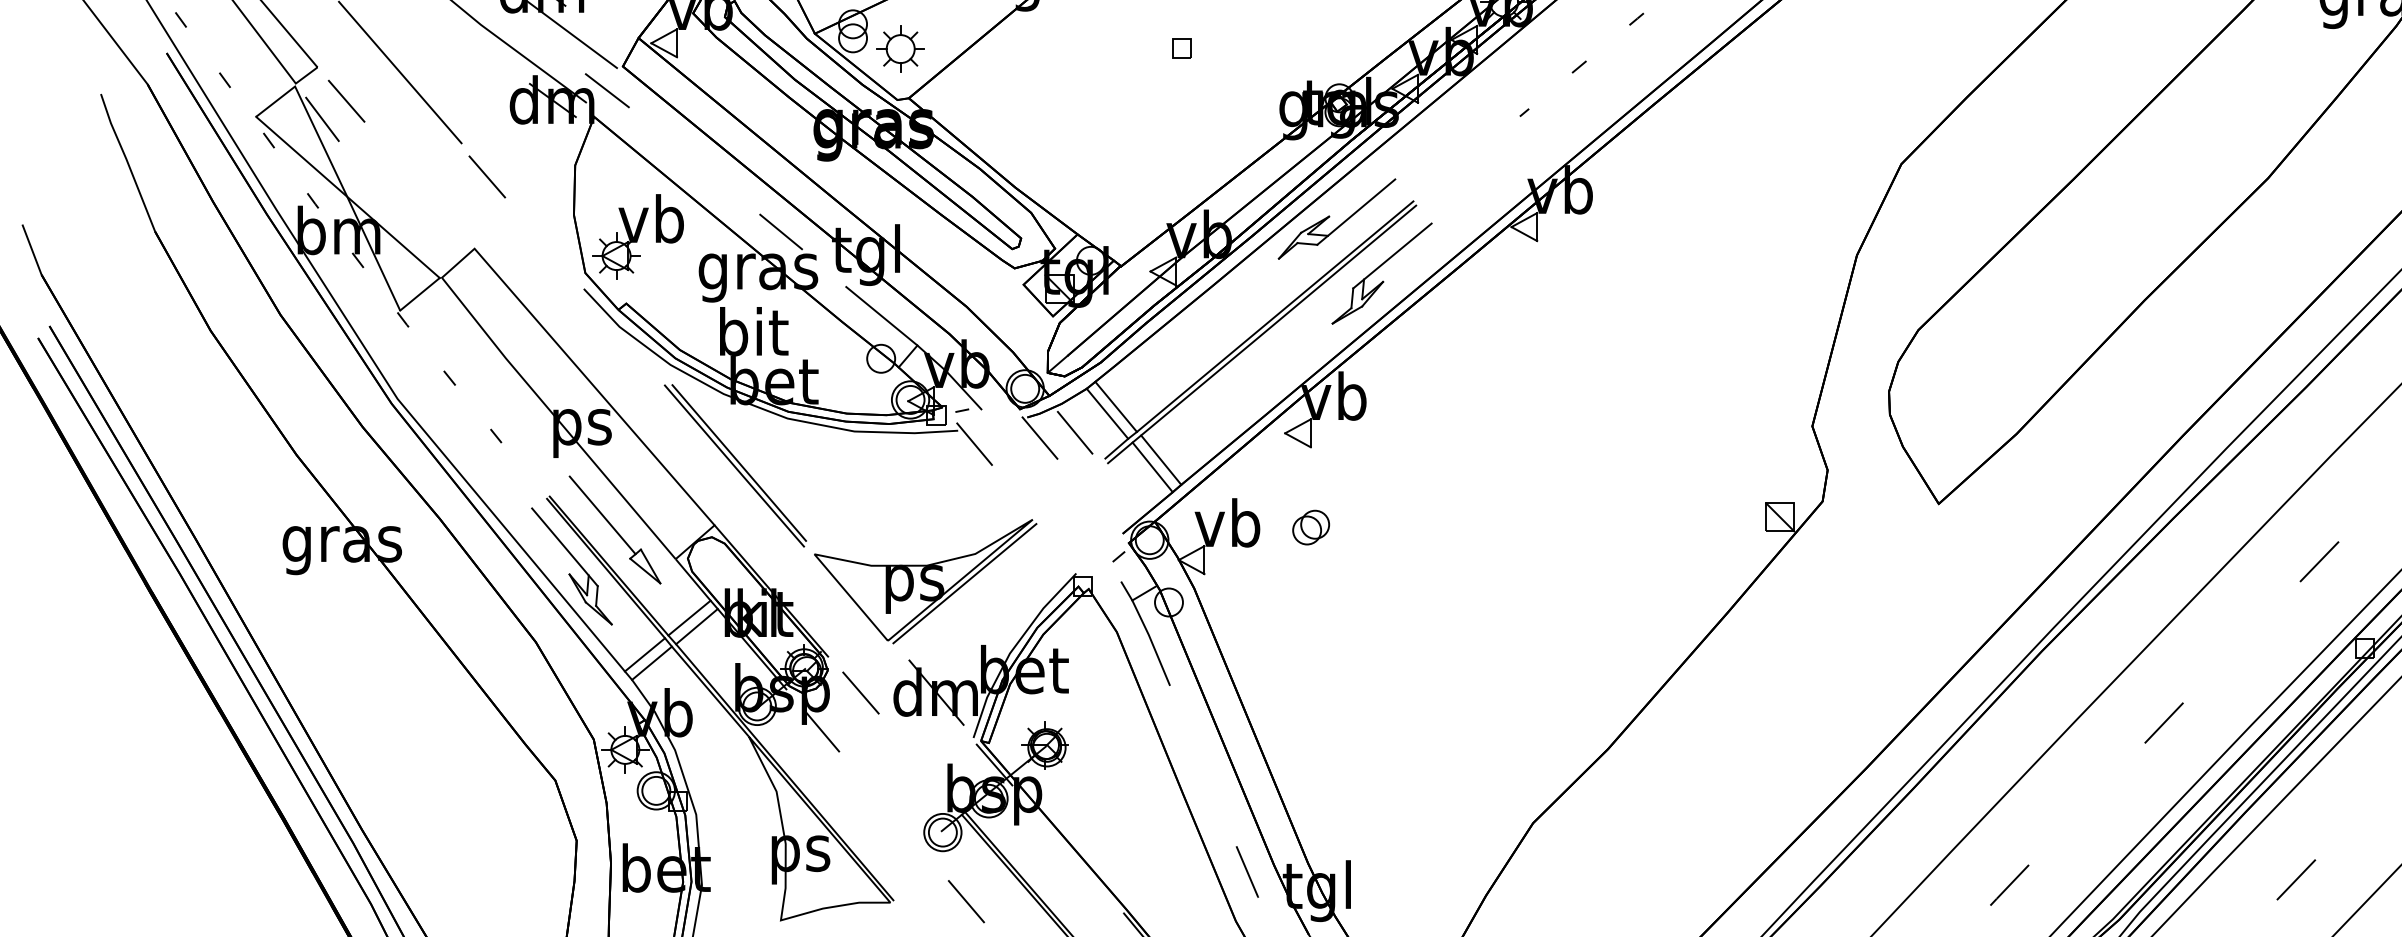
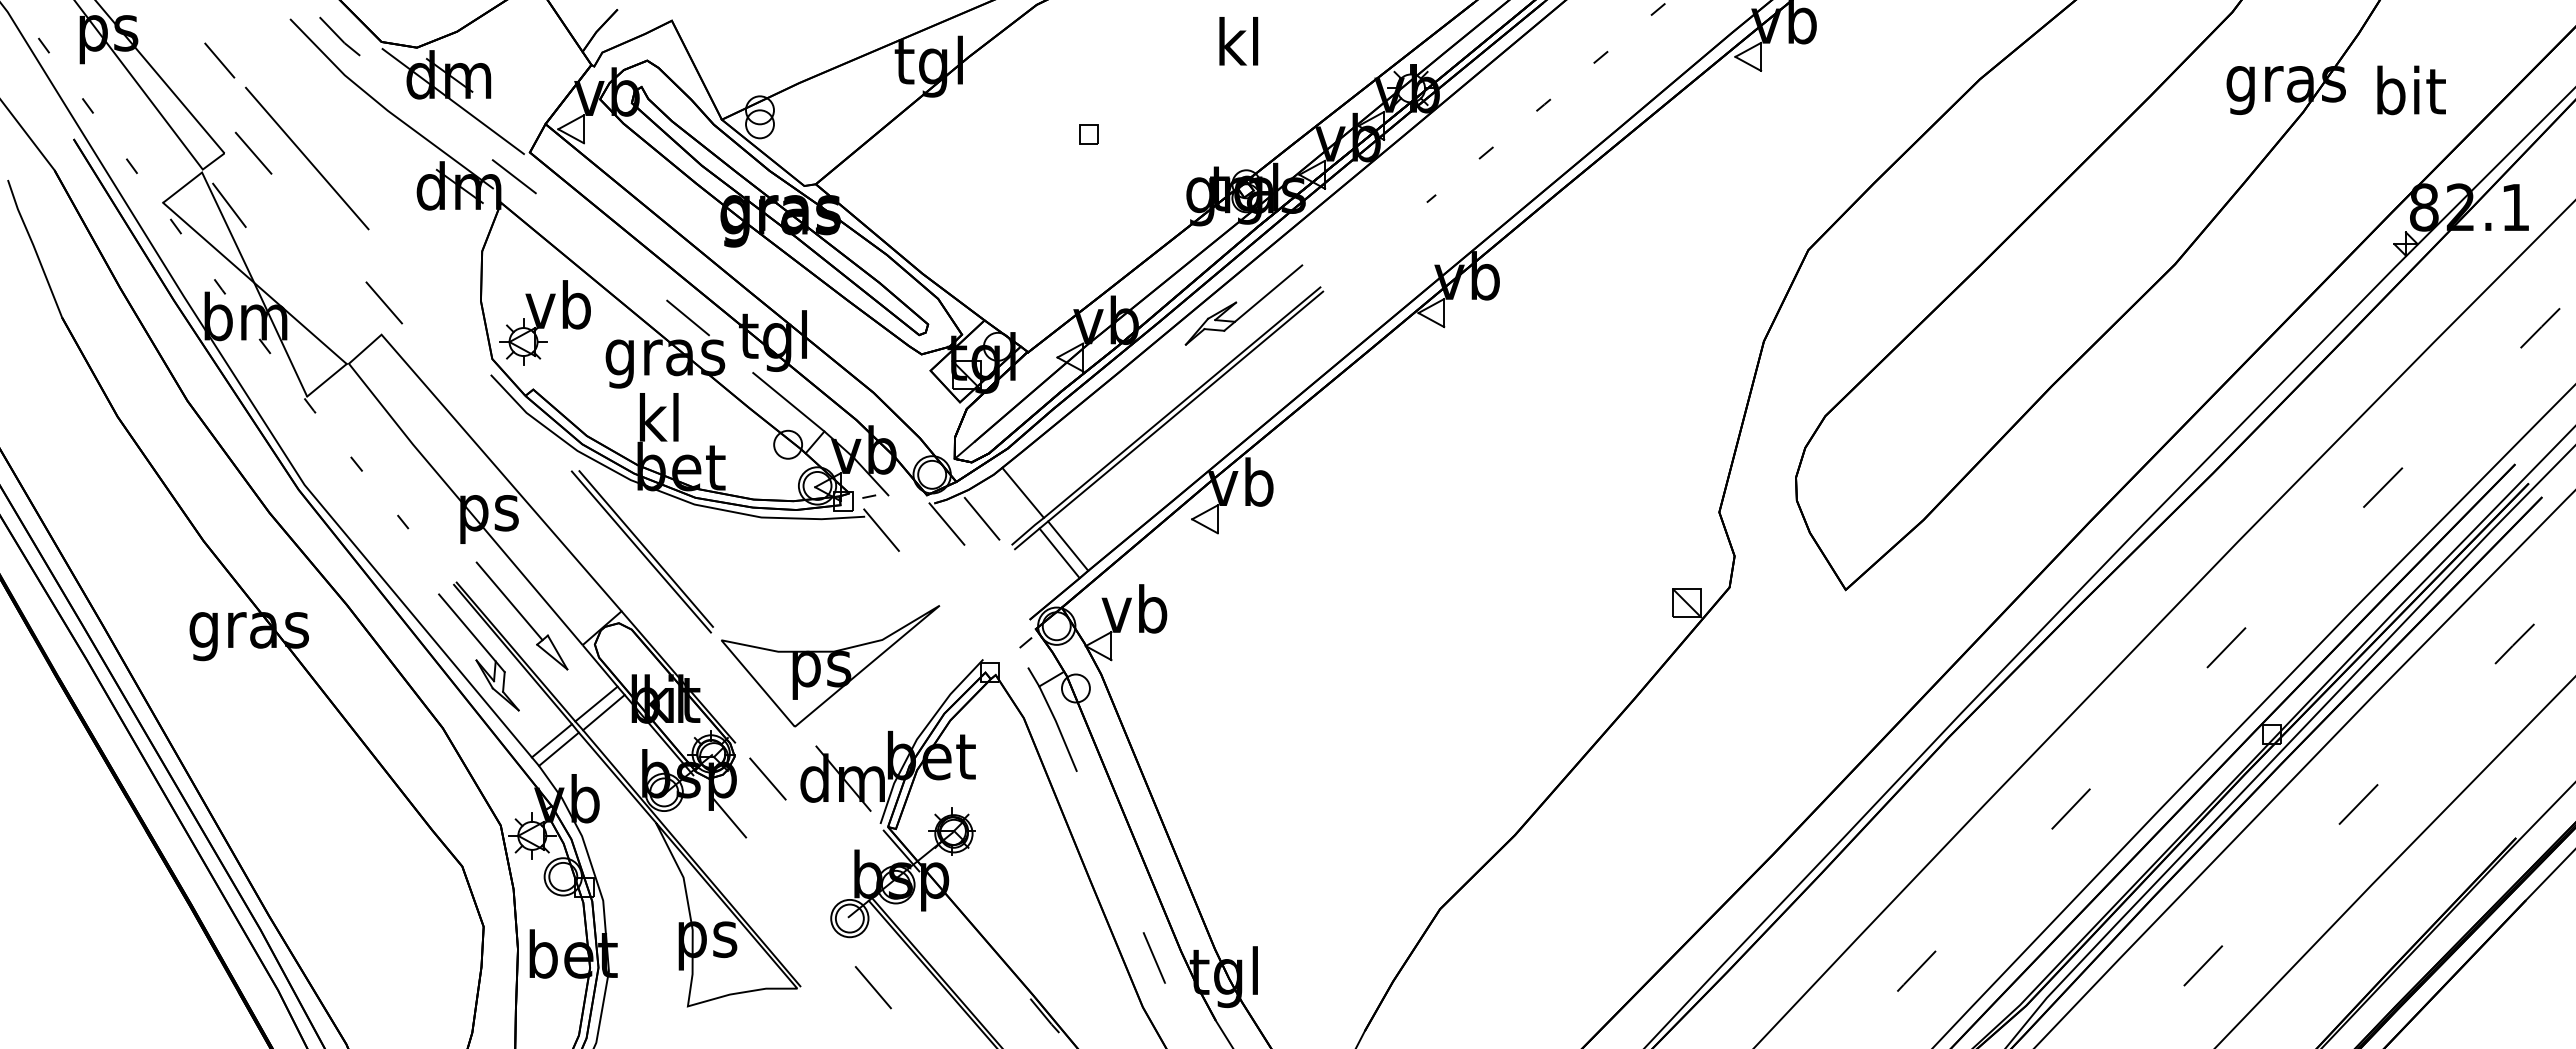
part: (900, 48) -> (807, 134), removed
line: (346, 100) -> (253, 152), moved
line: (487, 176) -> (384, 302), moved
part: (1381, 273) -> (1288, 359), removed
text: (754, 331) -> (661, 417), bit -> kl
line: (1107, 413) -> (1014, 499), removed
part: (1310, 527) -> (1217, 613), removed
line: (964, 583) -> (871, 669), removed

